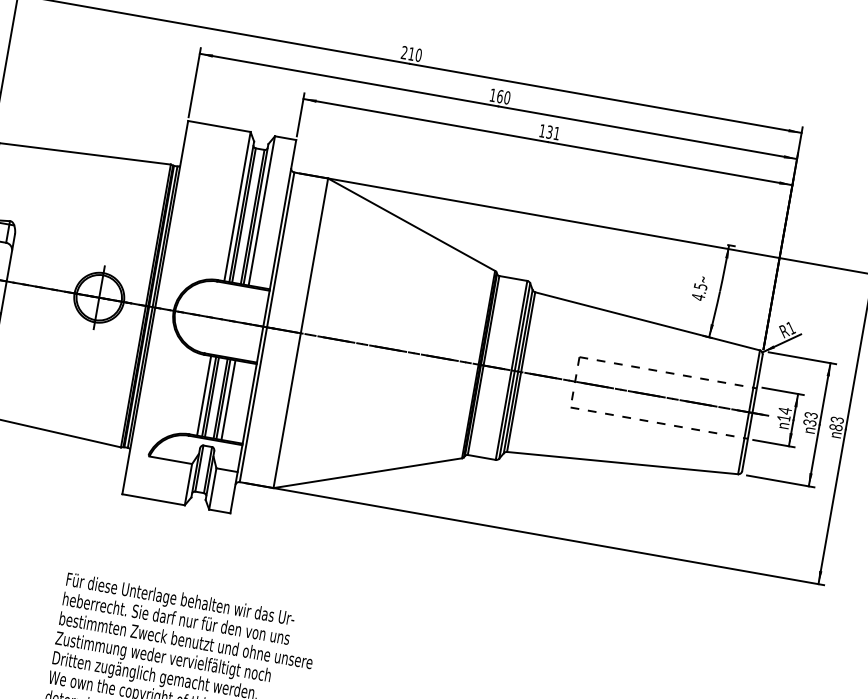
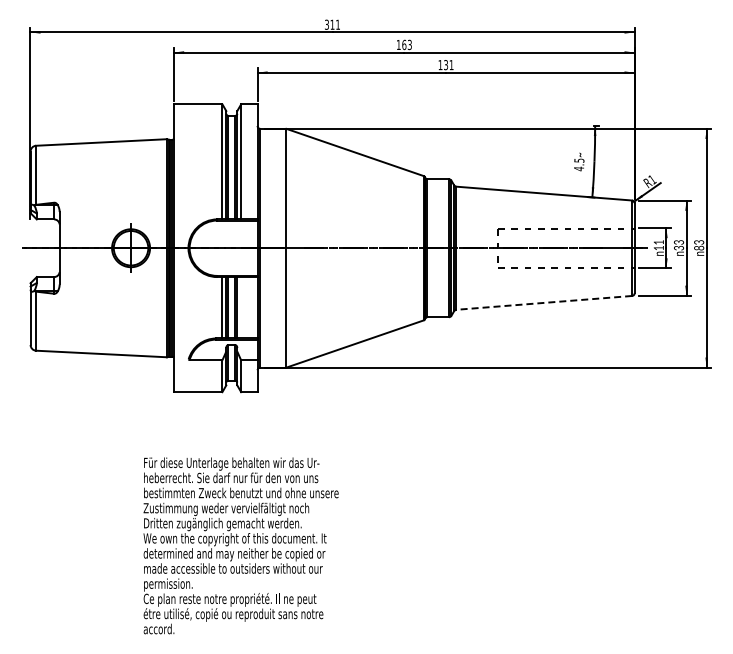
text: (411, 53) -> (332, 24), 210 -> 311
text: (506, 97) -> (409, 44), 160 -> 163
line: (228, 399) -> (241, 307), removed
text: (784, 410) -> (658, 242), 14 -> 11
line: (621, 462) -> (543, 302), solid -> dashed

